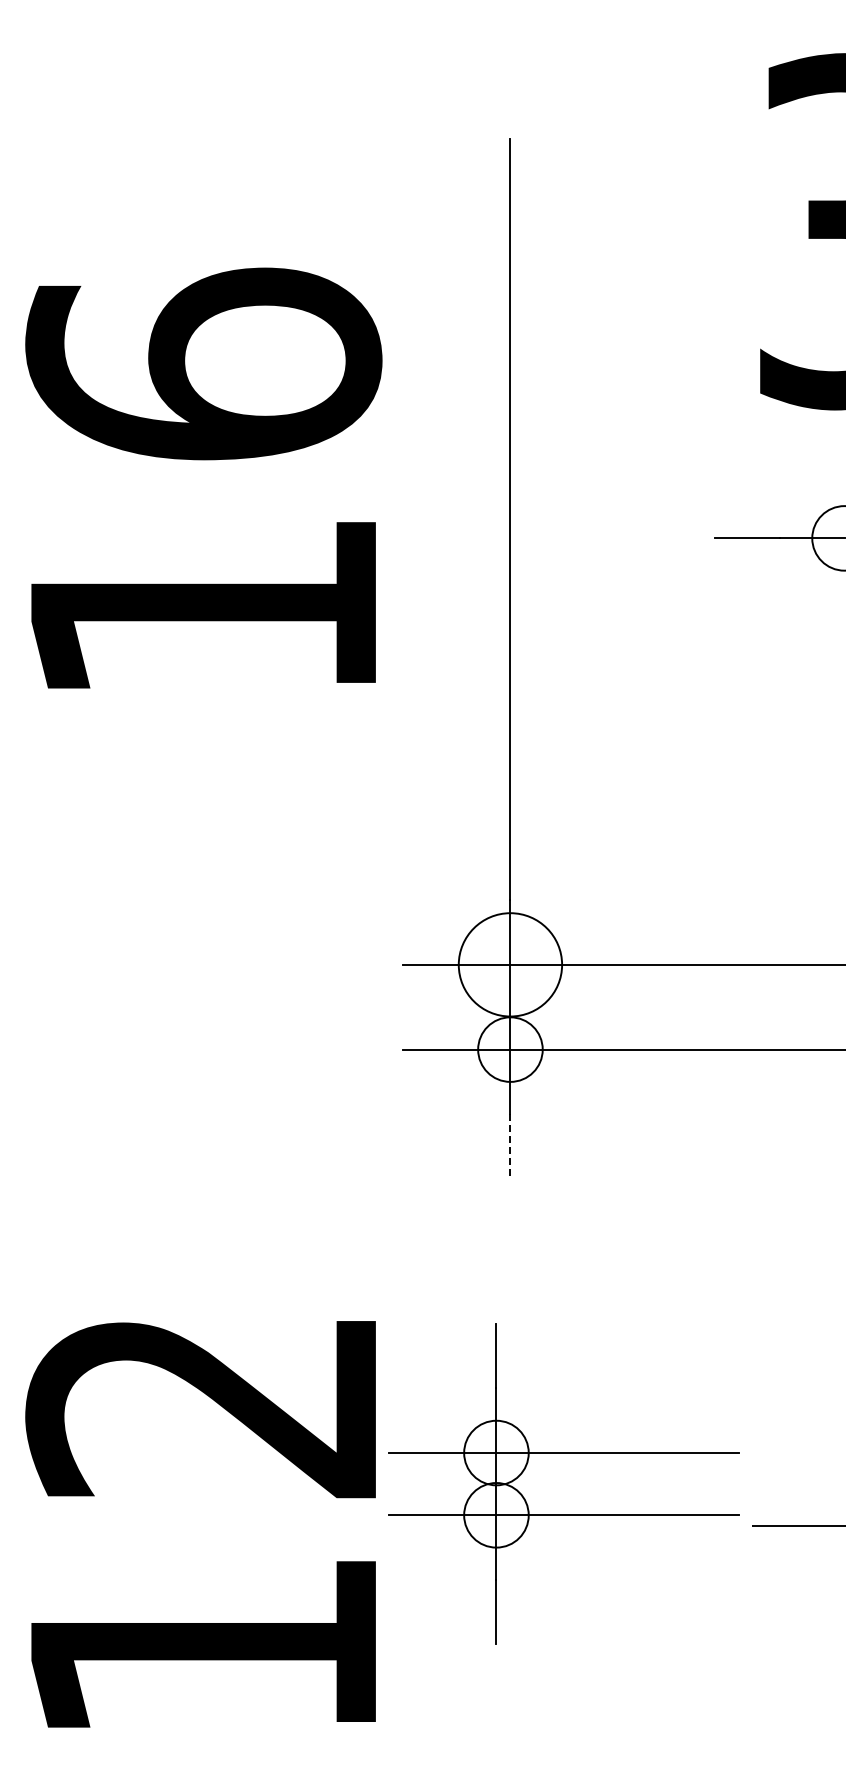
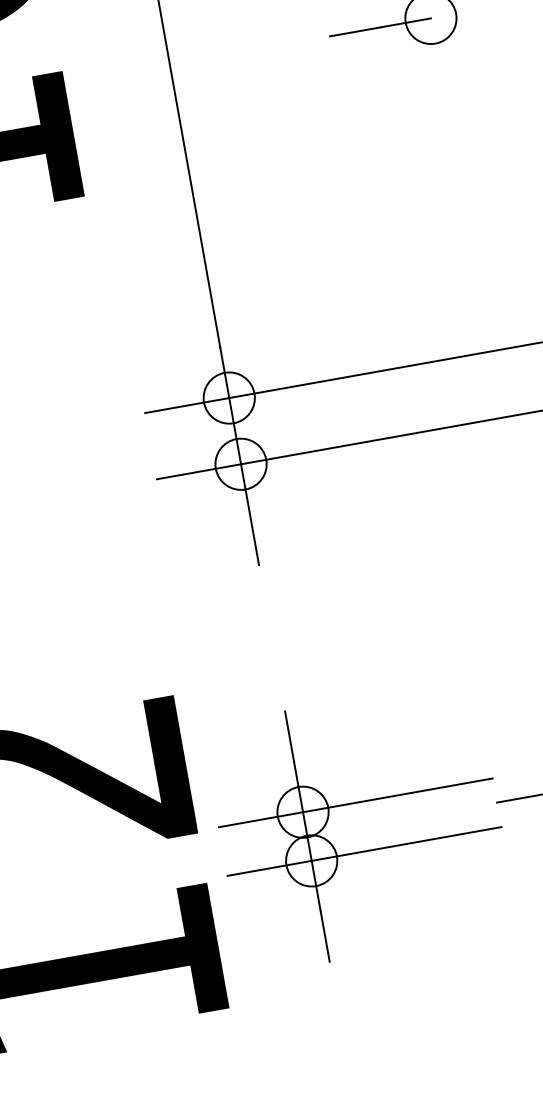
circle: (510, 964) -> (229, 397), size x0.62
line: (510, 1147) -> (254, 540), dashed -> solid
part: (563, 1453) -> (355, 803), moved

